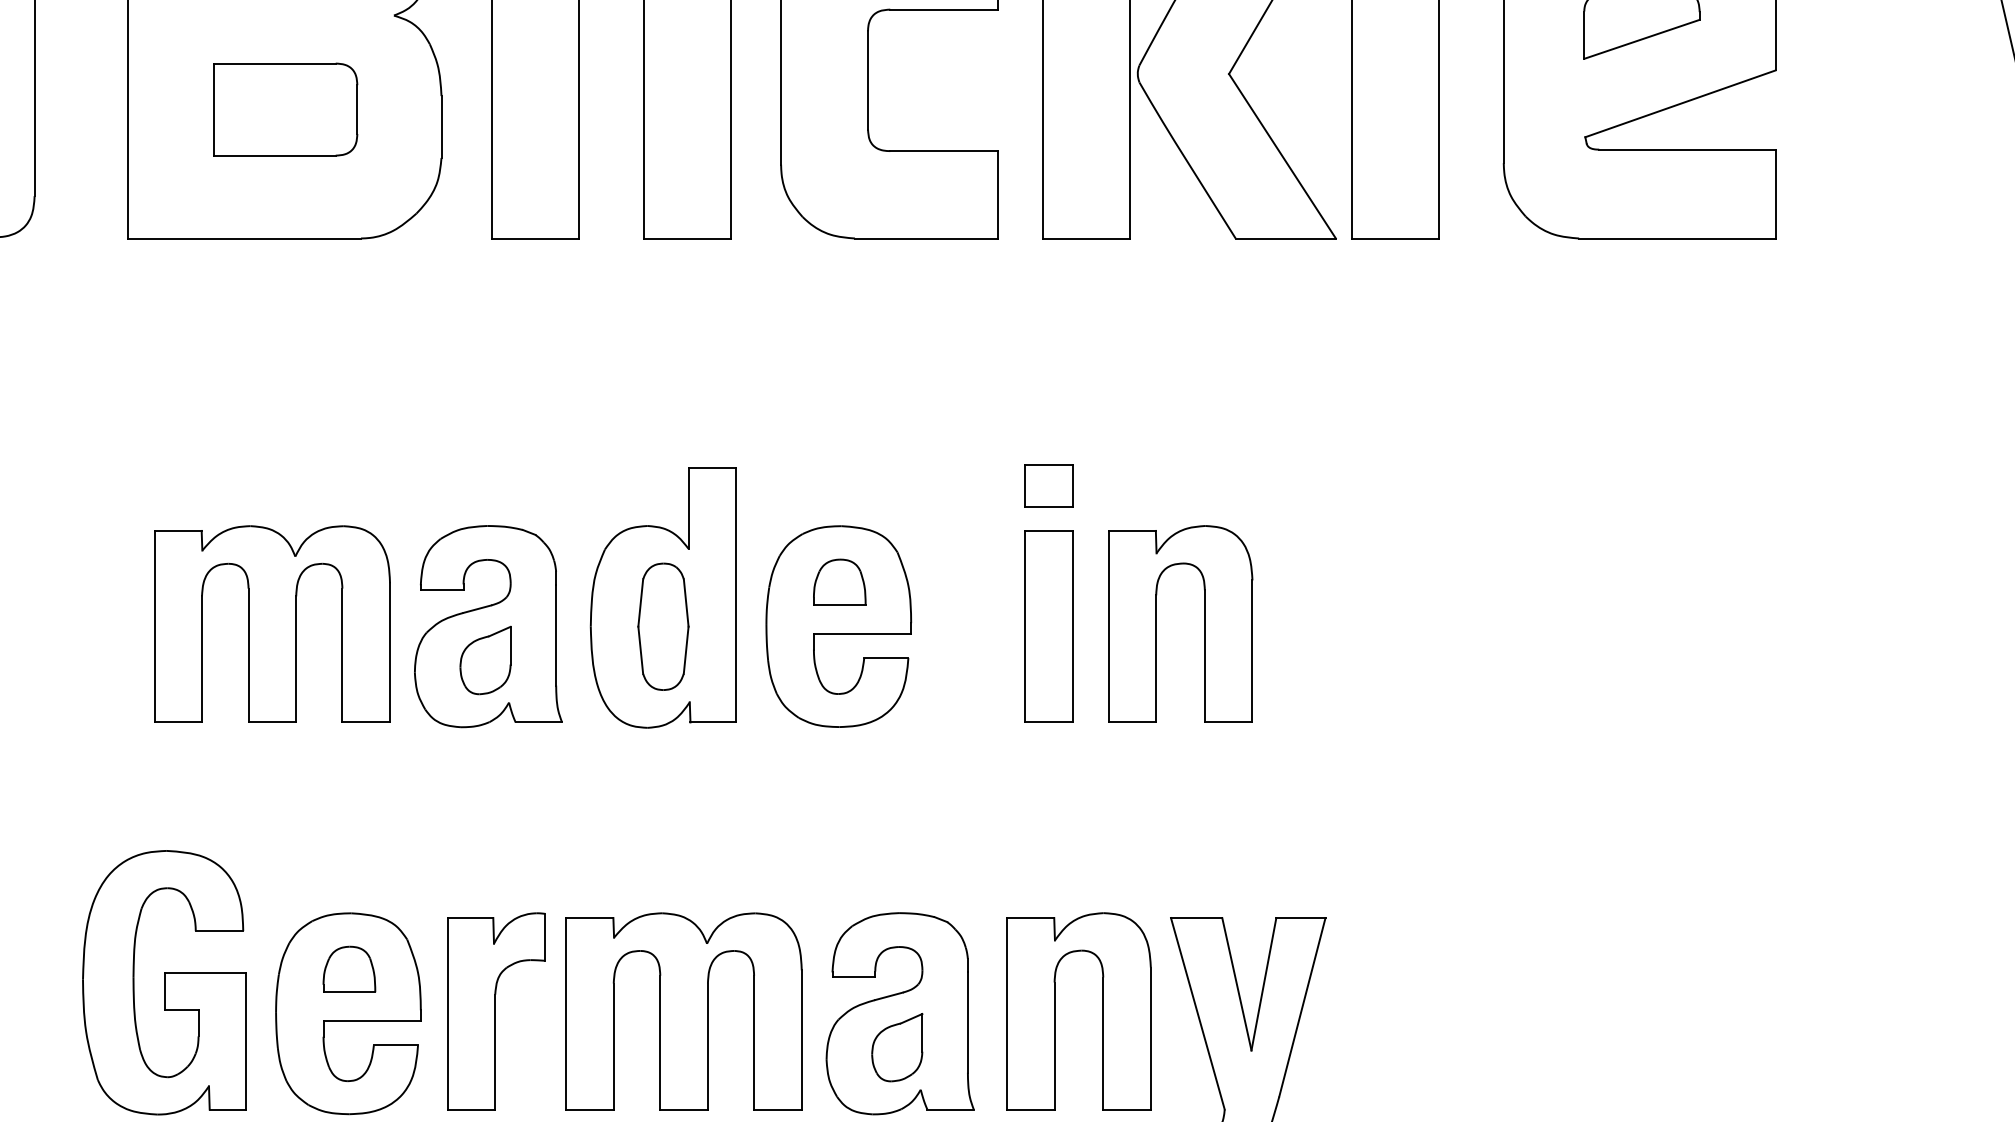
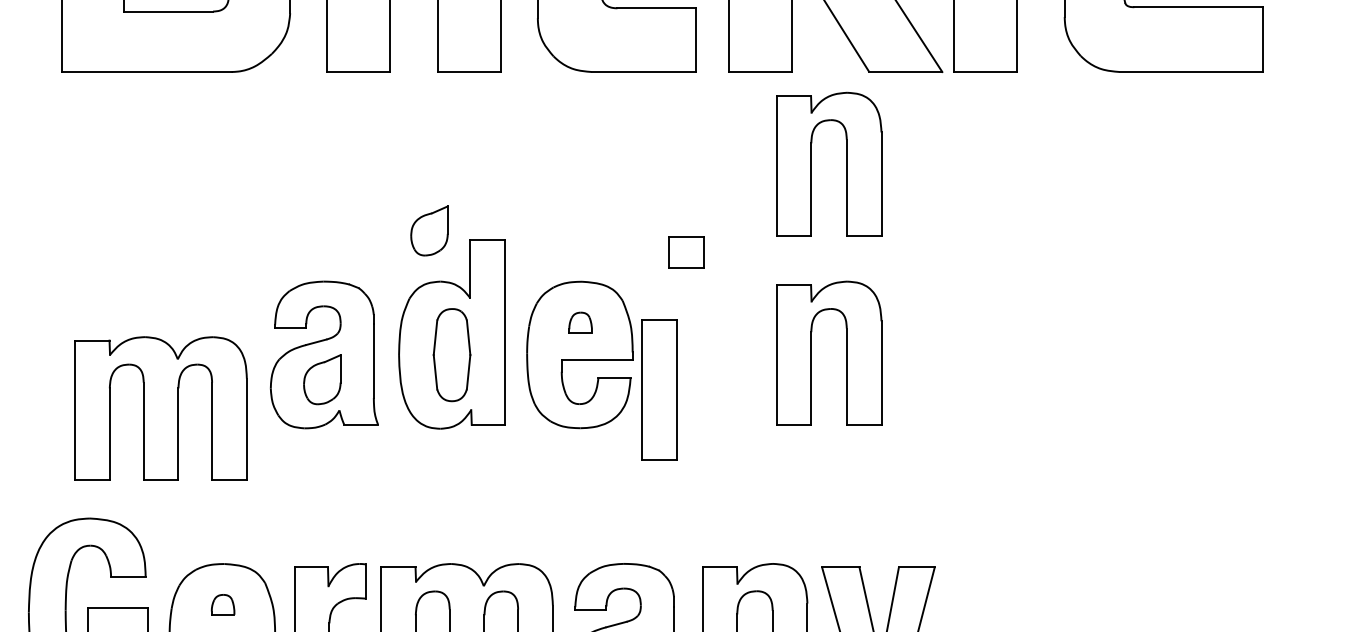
part: (1156, 364) -> (811, 163), added
part: (632, 456) -> (429, 230), added
part: (1048, 485) -> (686, 252), moved
part: (839, 581) -> (580, 322), size x0.6
part: (272, 623) -> (161, 408), moved
part: (1048, 626) -> (659, 389), moved
part: (349, 968) -> (223, 604), size x0.6

